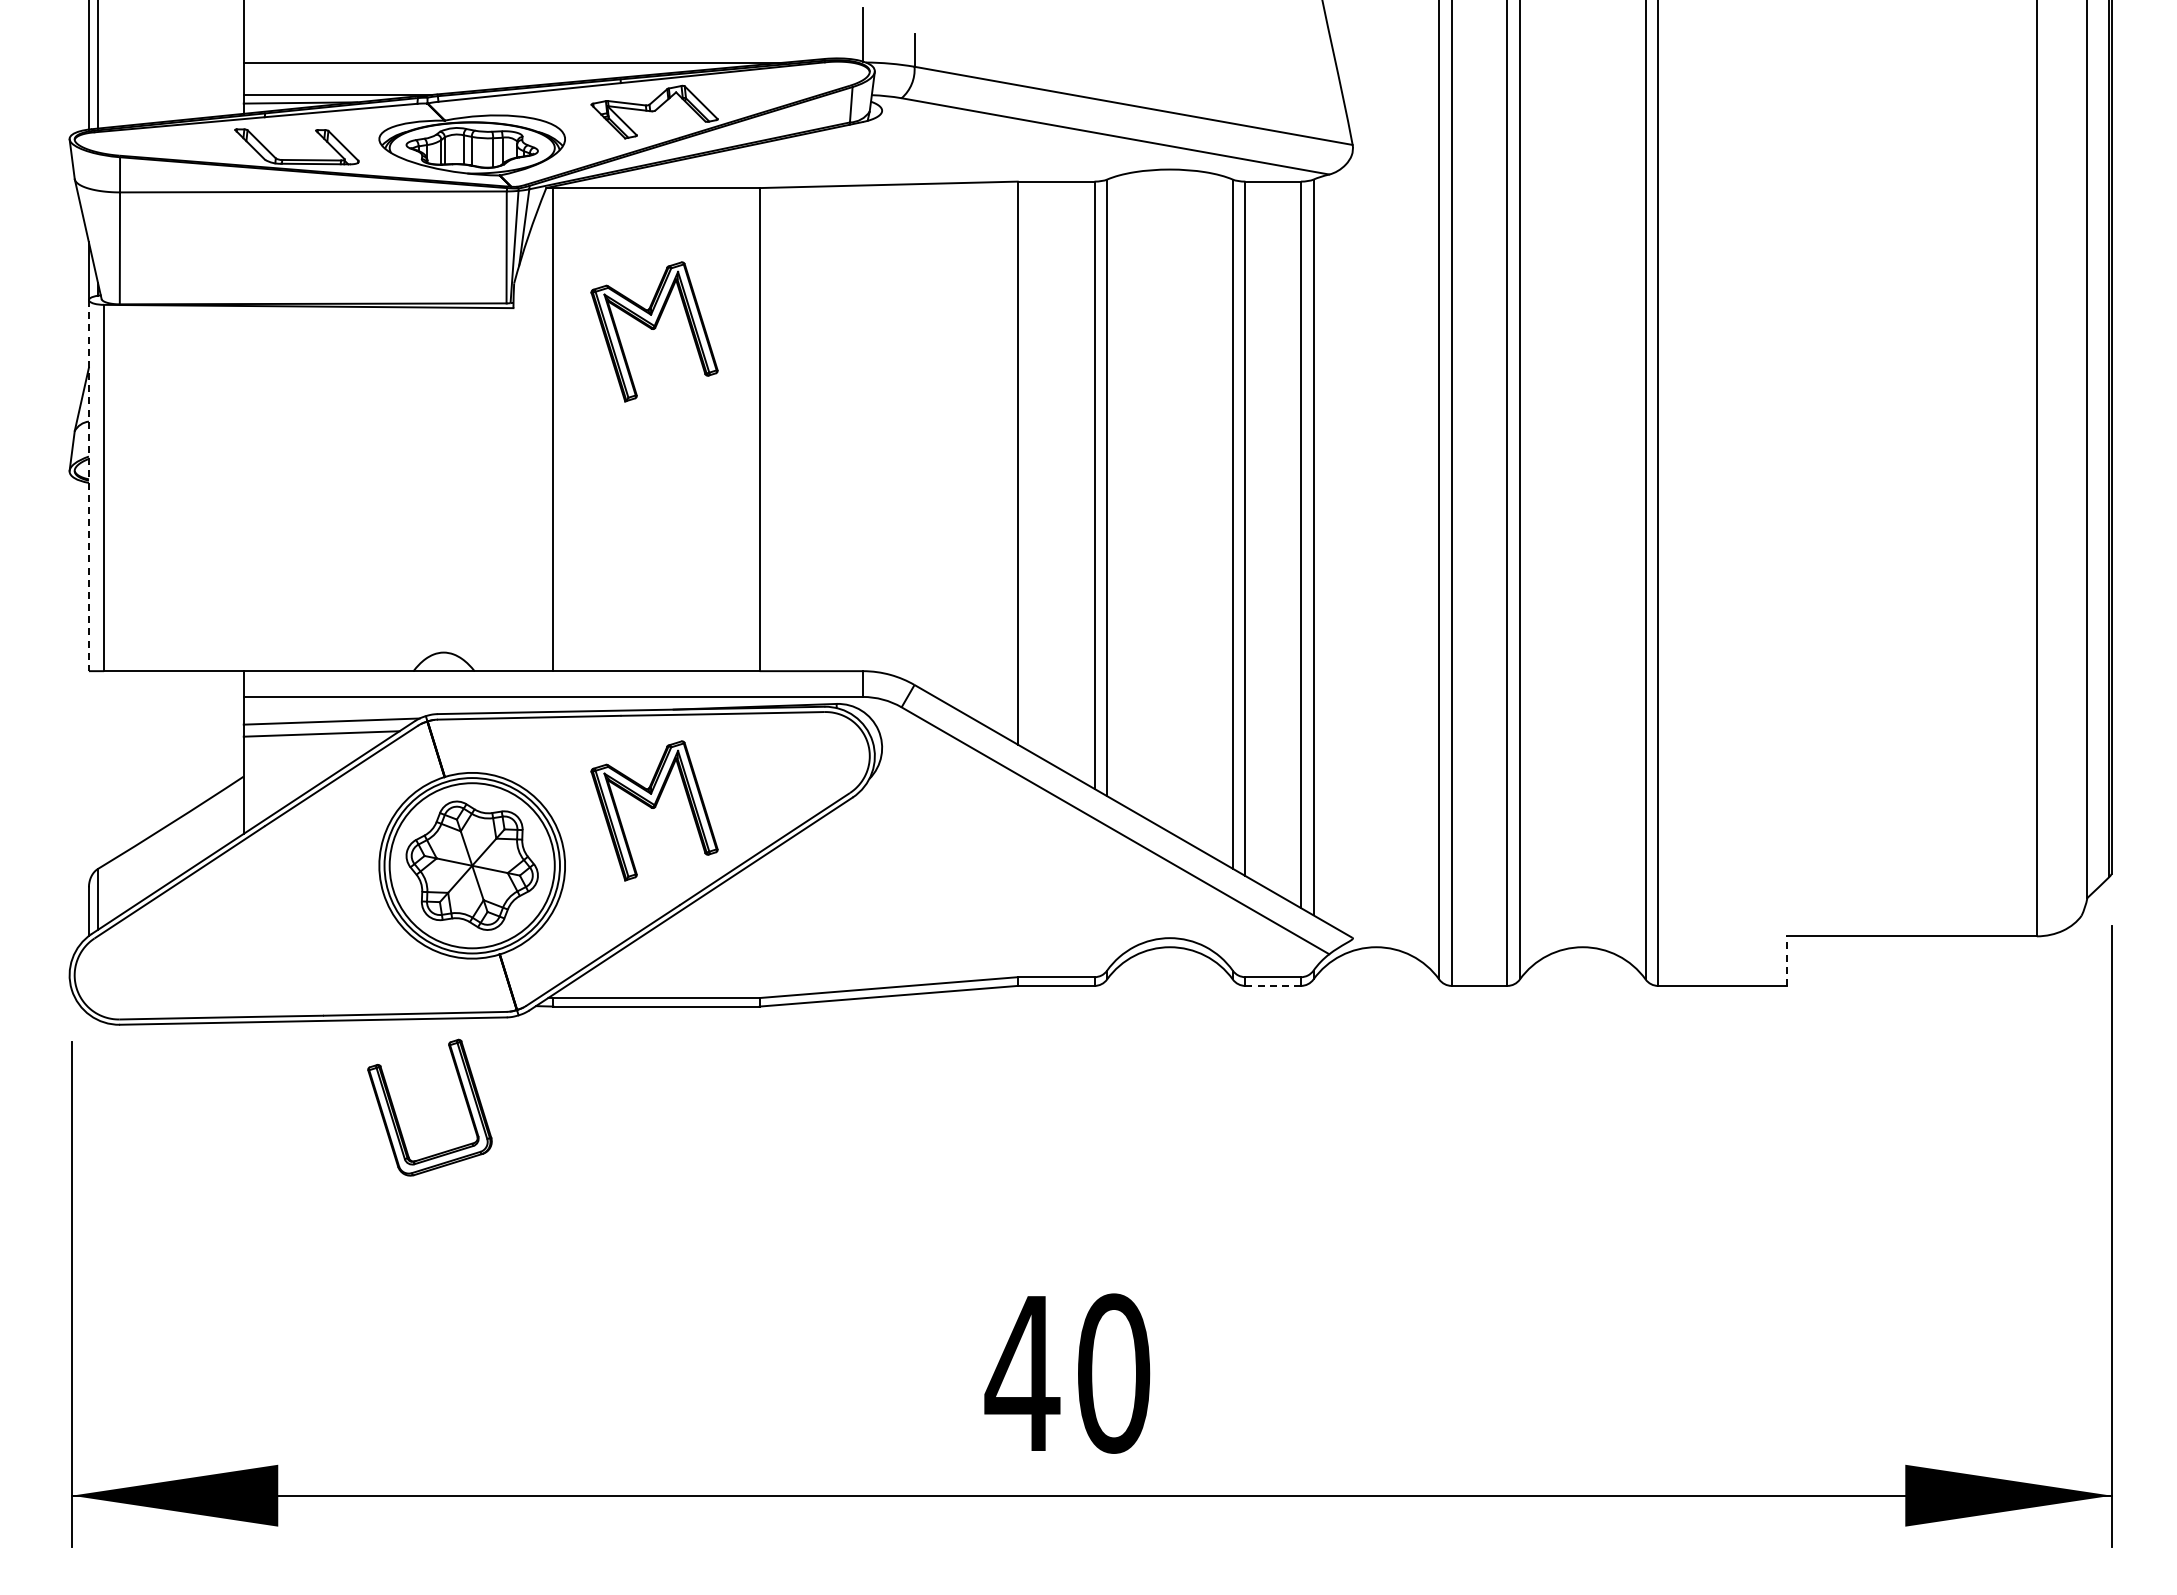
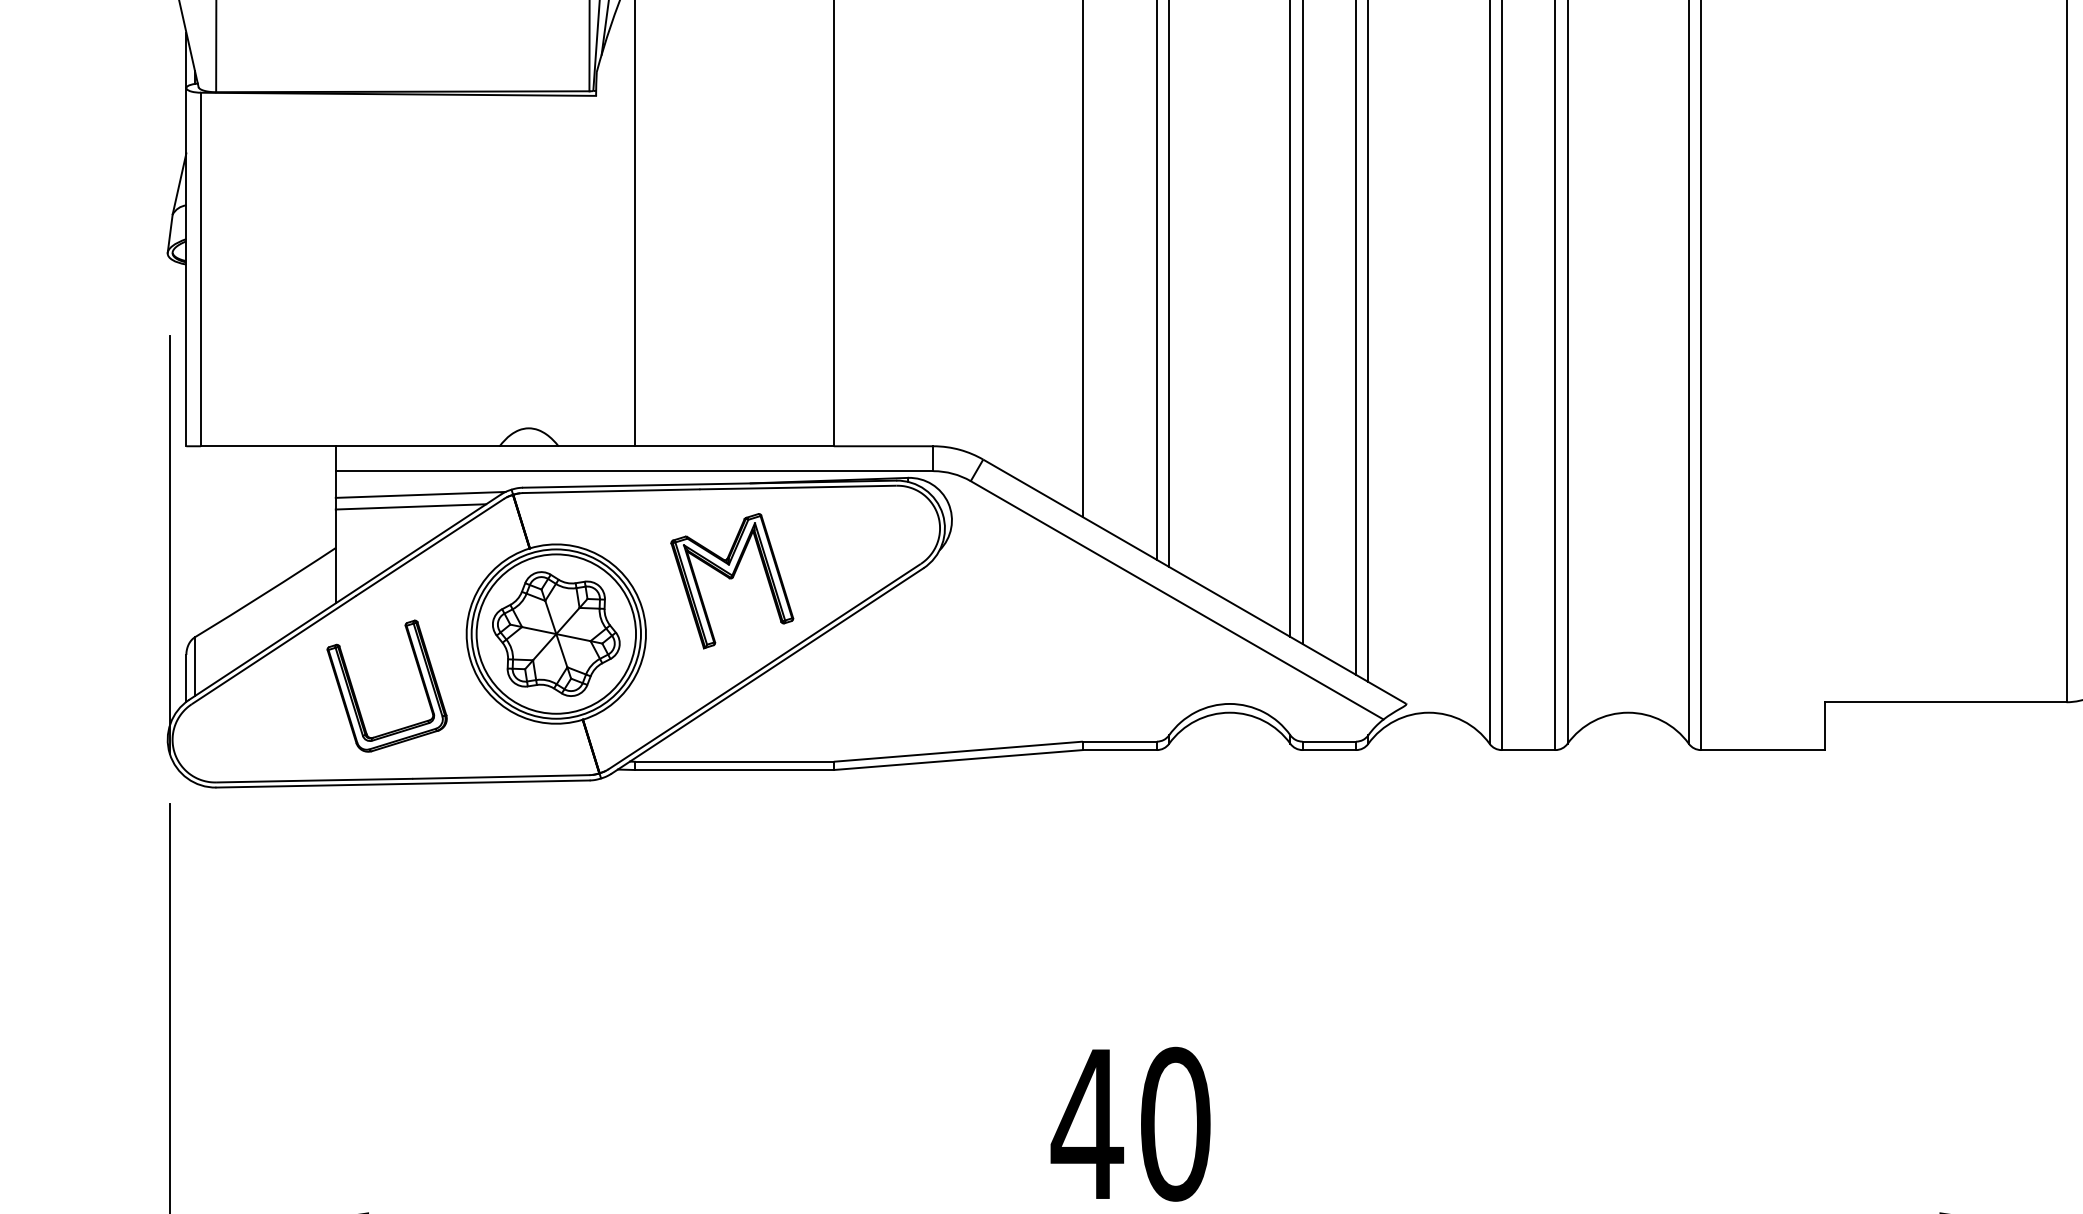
part: (654, 331) -> (732, 118), removed
line: (88, 485) -> (185, 267), dashed -> solid
line: (71, 773) -> (169, 545), added
line: (1786, 961) -> (1824, 726), dashed -> solid
line: (1273, 985) -> (1329, 749), dashed -> solid
part: (397, 1117) -> (355, 695), moved

